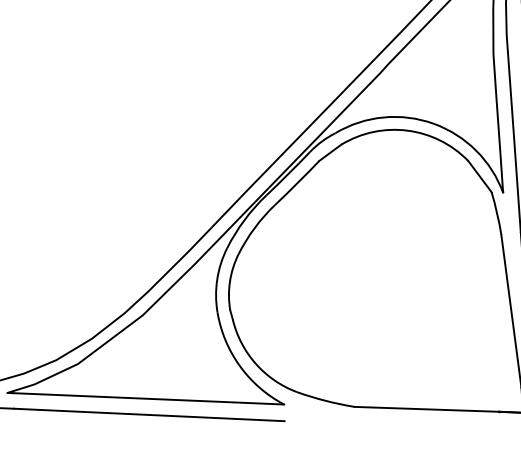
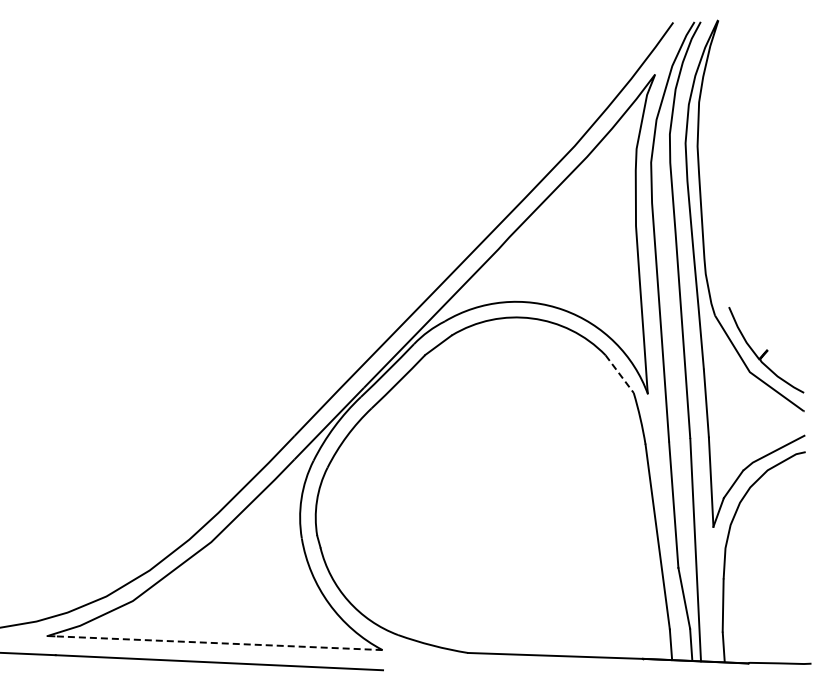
line: (479, 176) -> (619, 374), solid -> dashed
line: (148, 399) -> (218, 643), solid -> dashed

